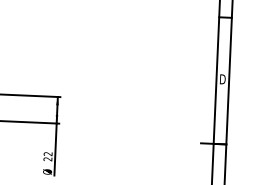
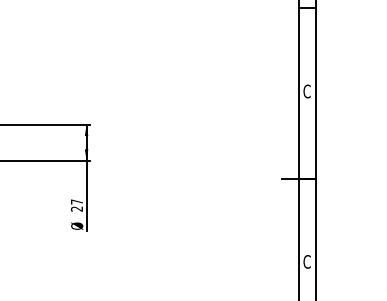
text: (223, 79) -> (307, 91), D -> C
text: (47, 153) -> (76, 201), 22 -> 27

